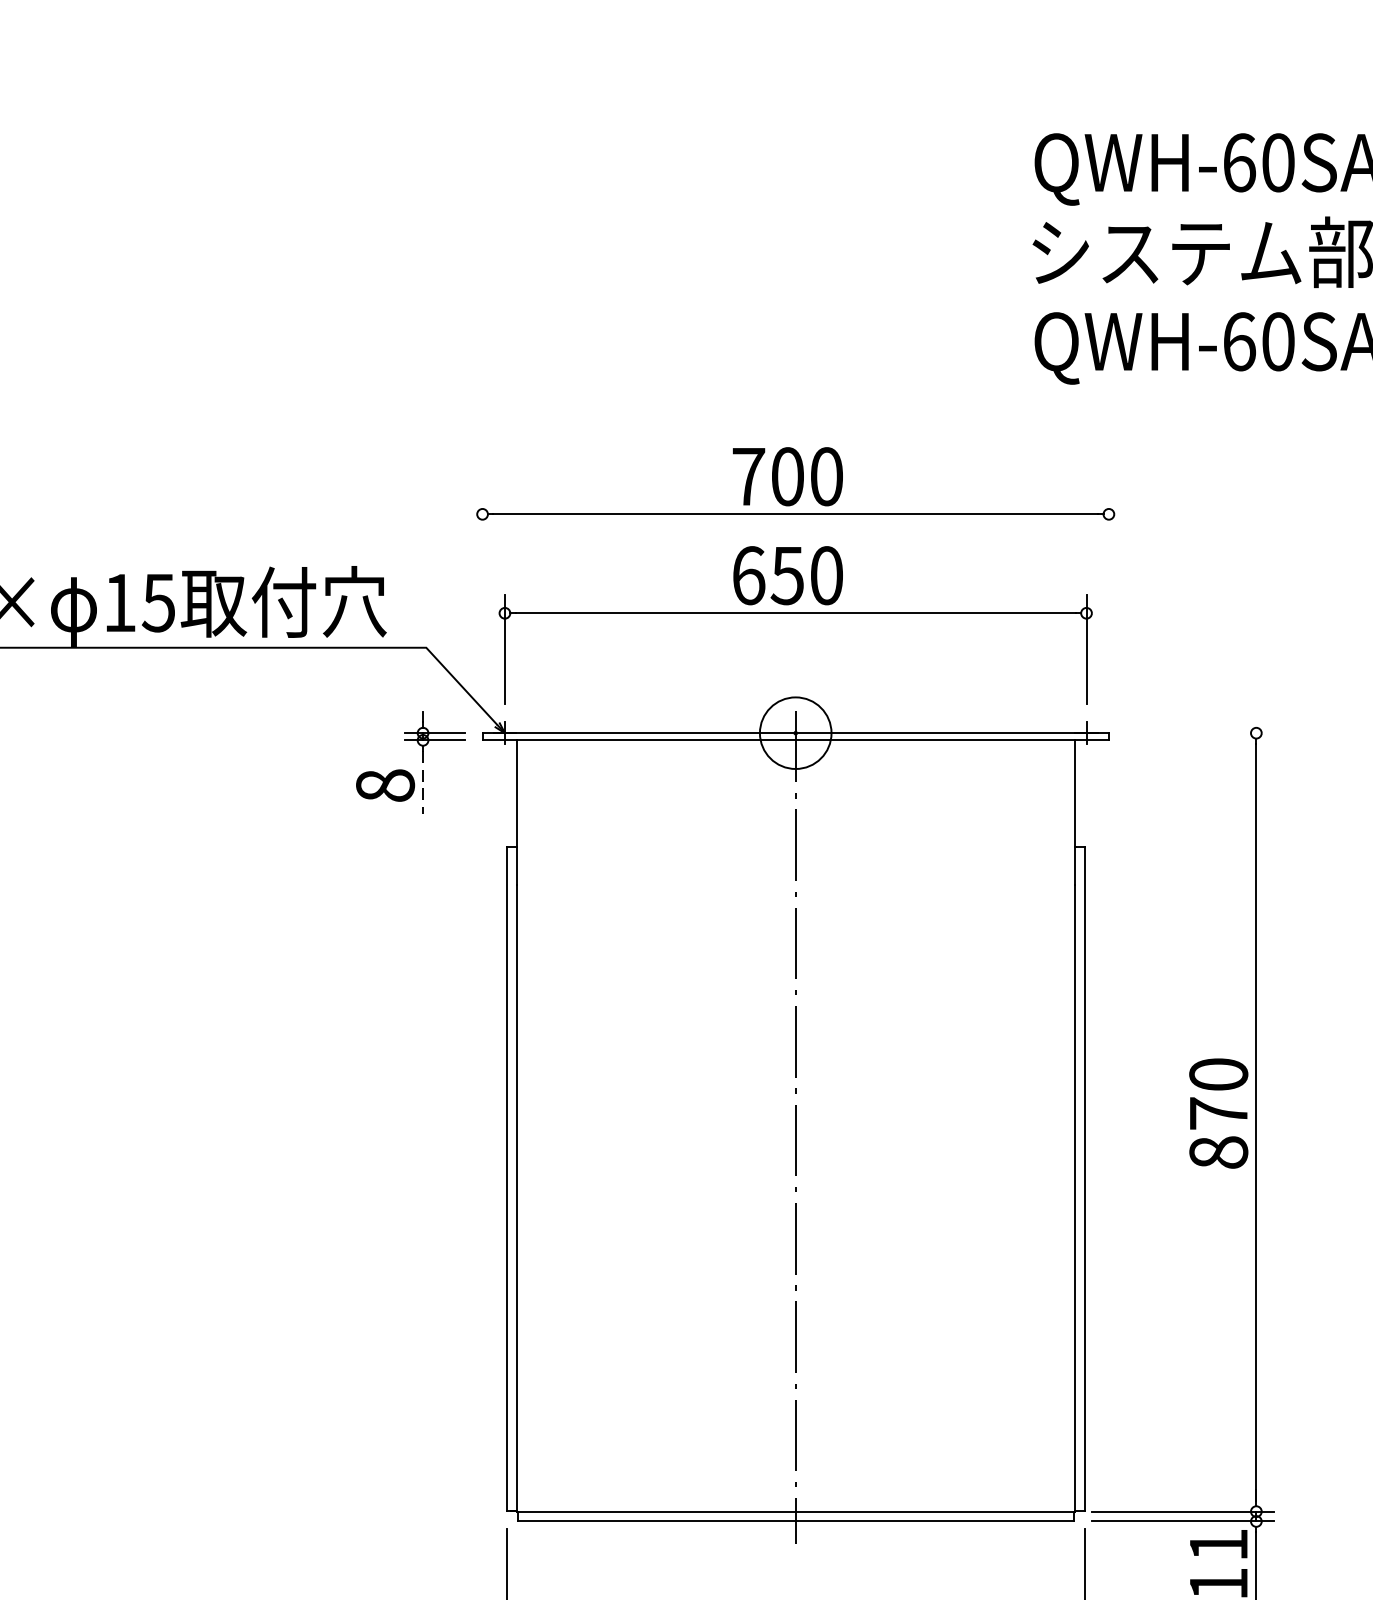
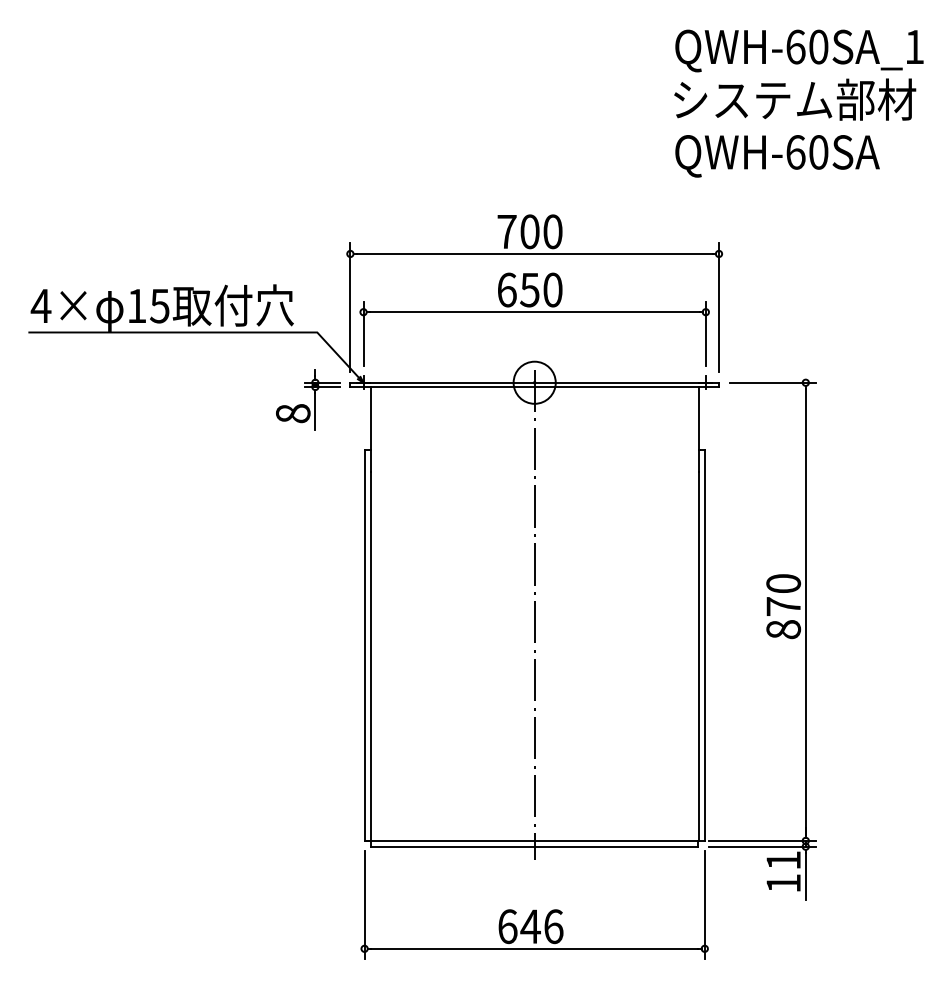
line: (482, 605) -> (350, 307), added
line: (1109, 605) -> (719, 307), added
line: (1199, 732) -> (772, 382), added
line: (423, 782) -> (315, 411), dashed -> solid

